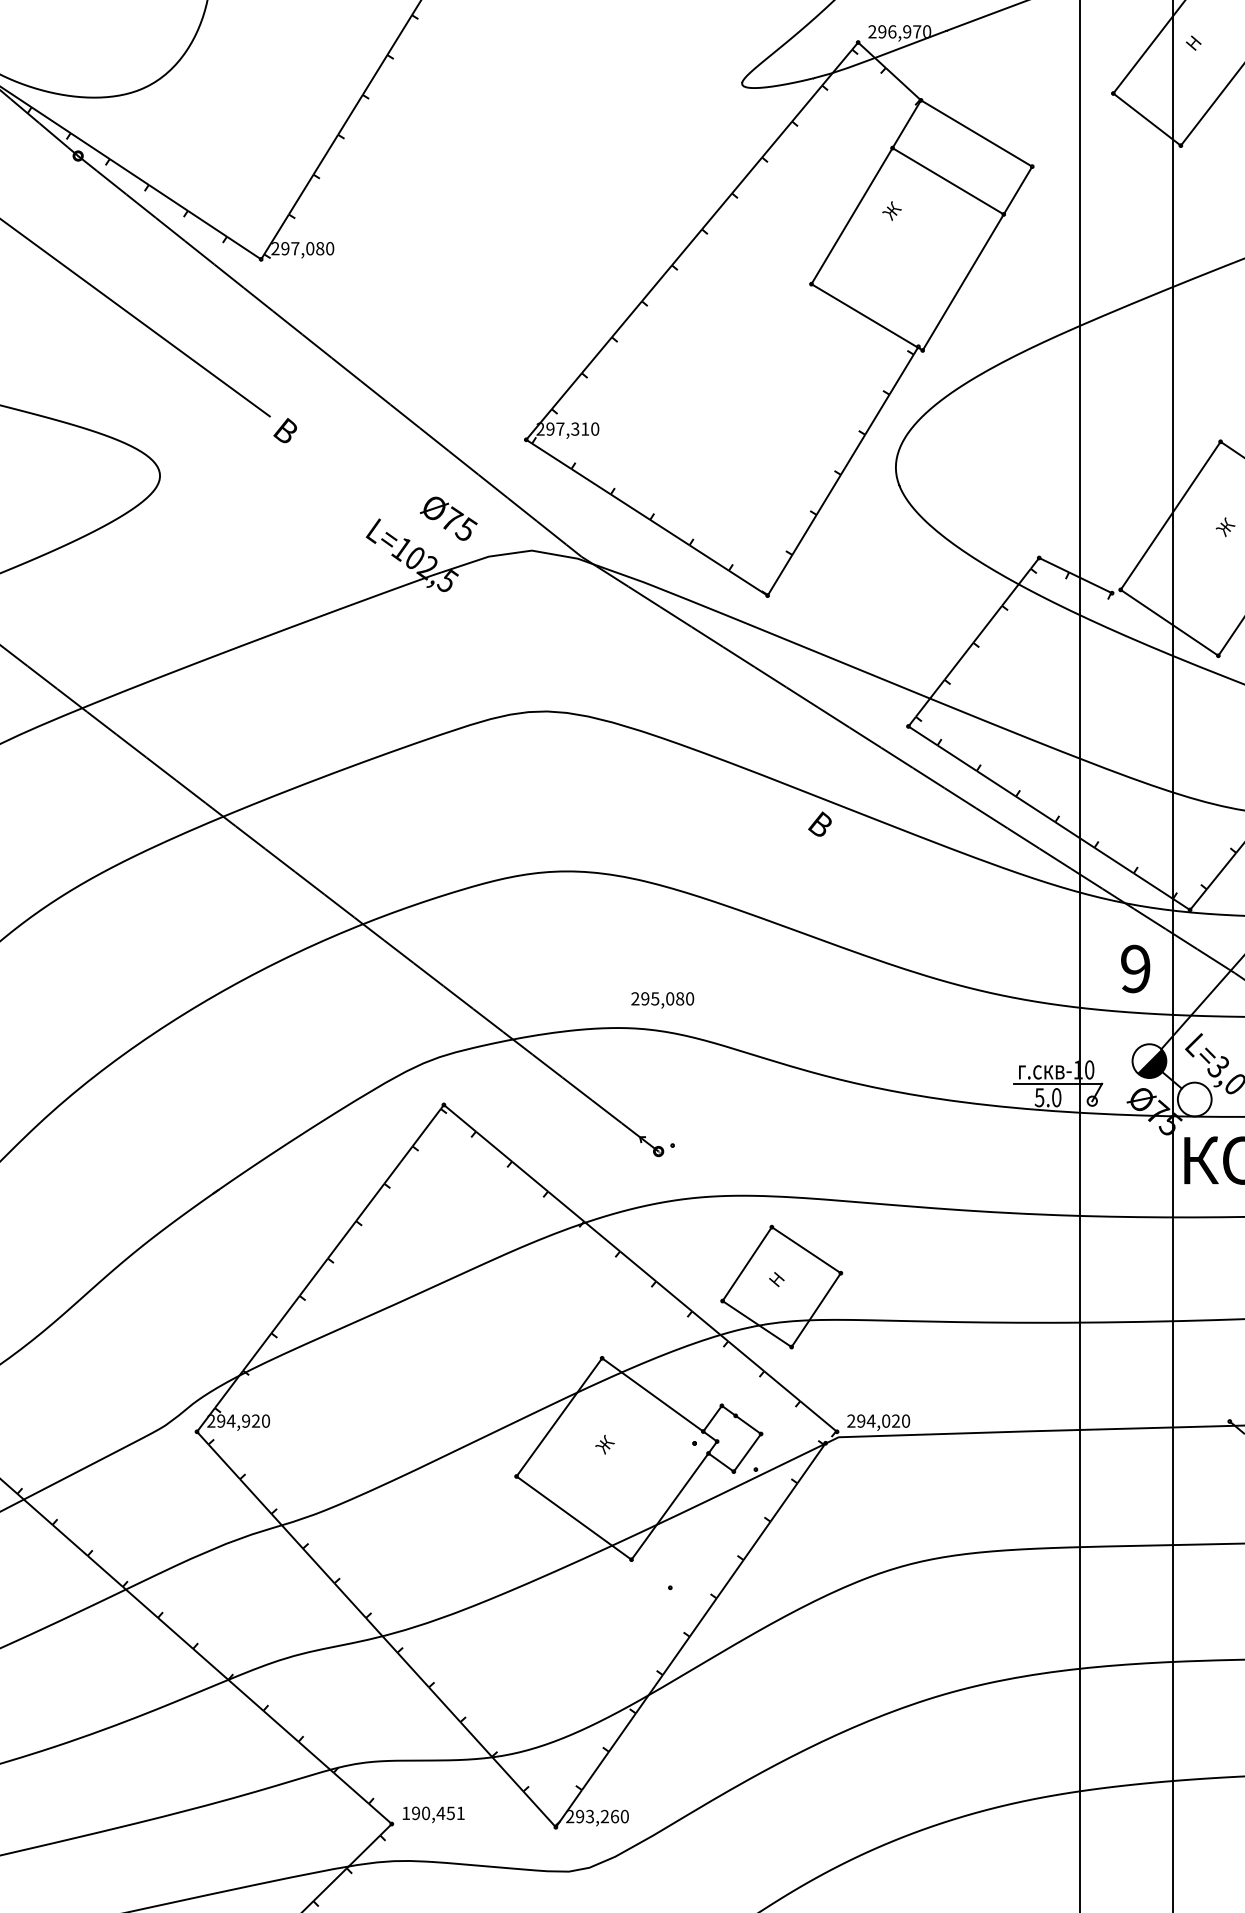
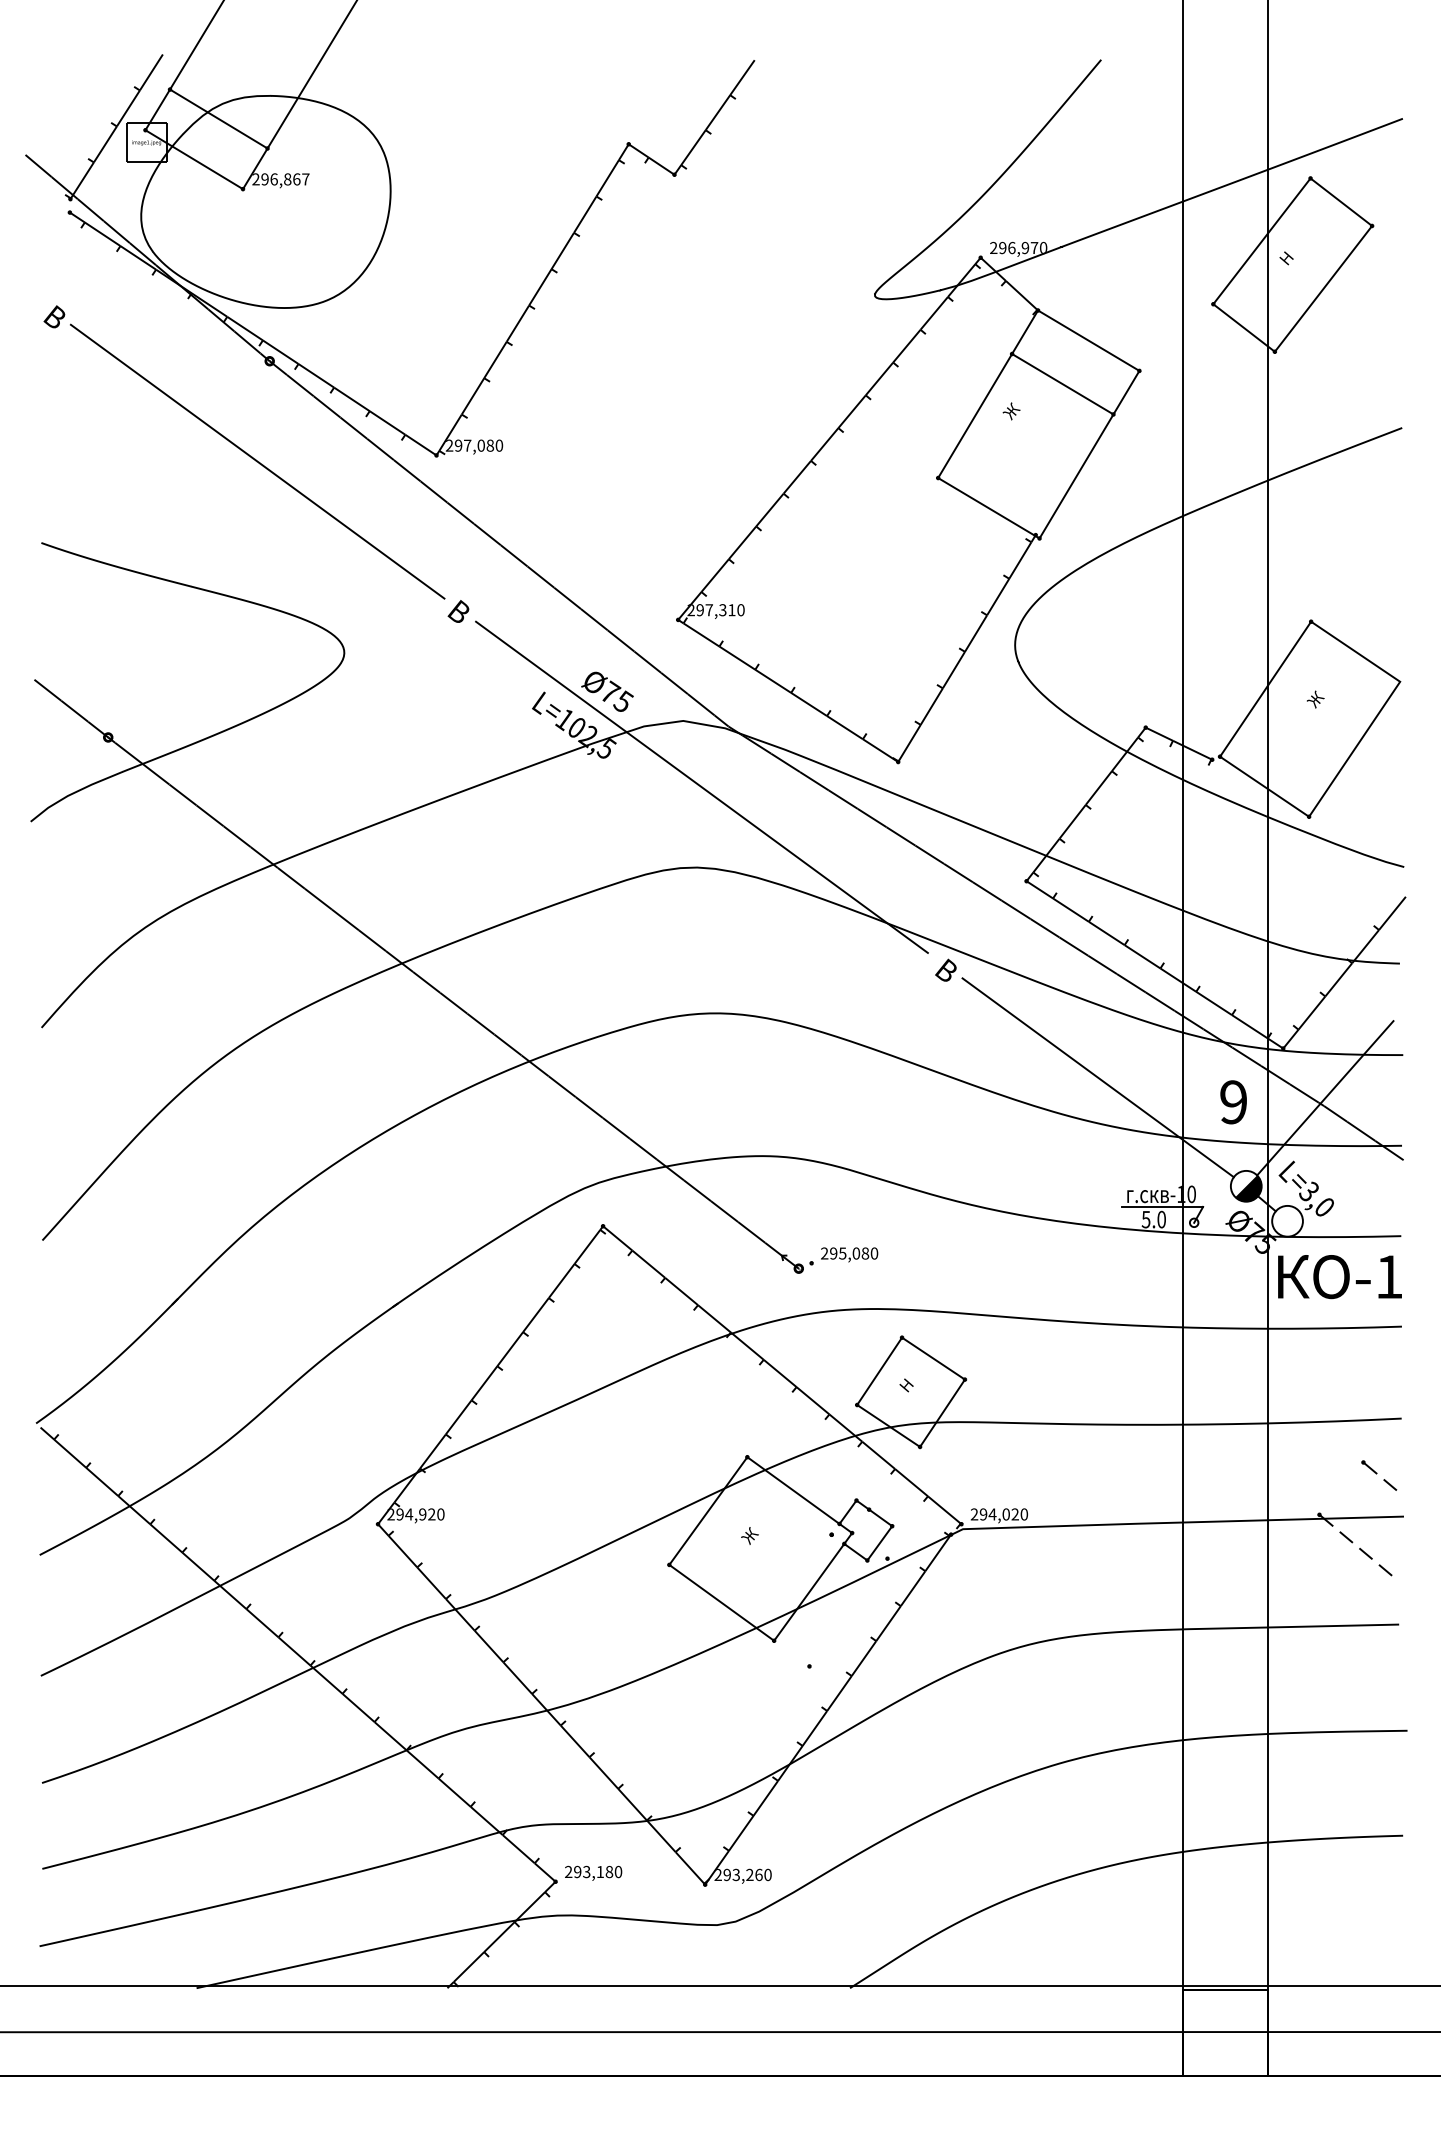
line: (551, 622) -> (701, 786), added
line: (986, 941) -> (1097, 1077), added
text: (662, 999) -> (849, 1254), moved
text: (433, 1812) -> (593, 1871), 190,451 -> 293,180

